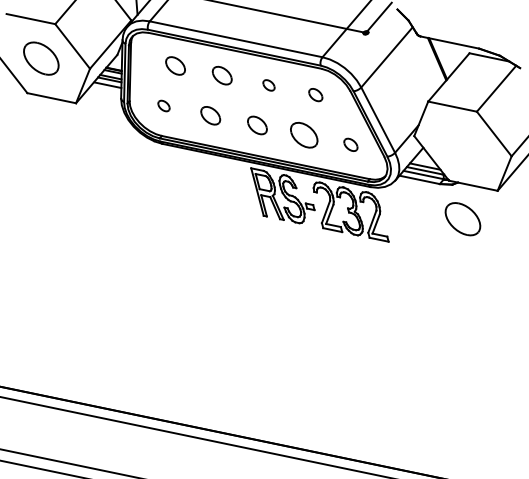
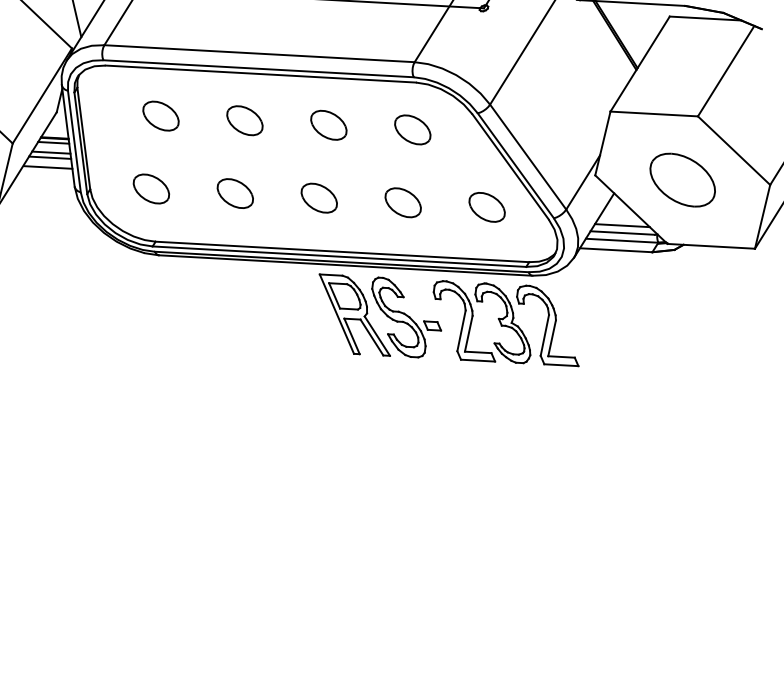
part: (268, 85) -> (328, 125), size x1.67
part: (315, 94) -> (412, 128), size x1.43
part: (163, 105) -> (150, 188), size x1.67
part: (303, 134) -> (401, 201), size x0.71
part: (350, 144) -> (486, 206), size x1.43
part: (462, 219) -> (682, 180), moved

